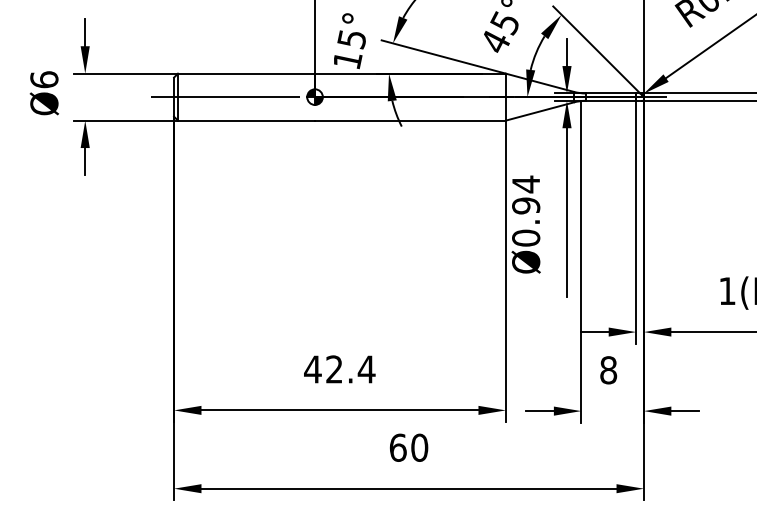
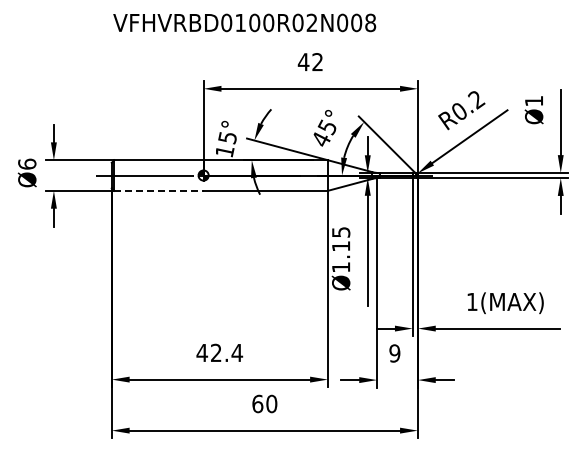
line: (245, 120) -> (158, 190), solid -> dashed
text: (526, 210) -> (341, 249), Ø0.94 -> Ø1.15
text: (608, 370) -> (394, 353), 8 -> 9

